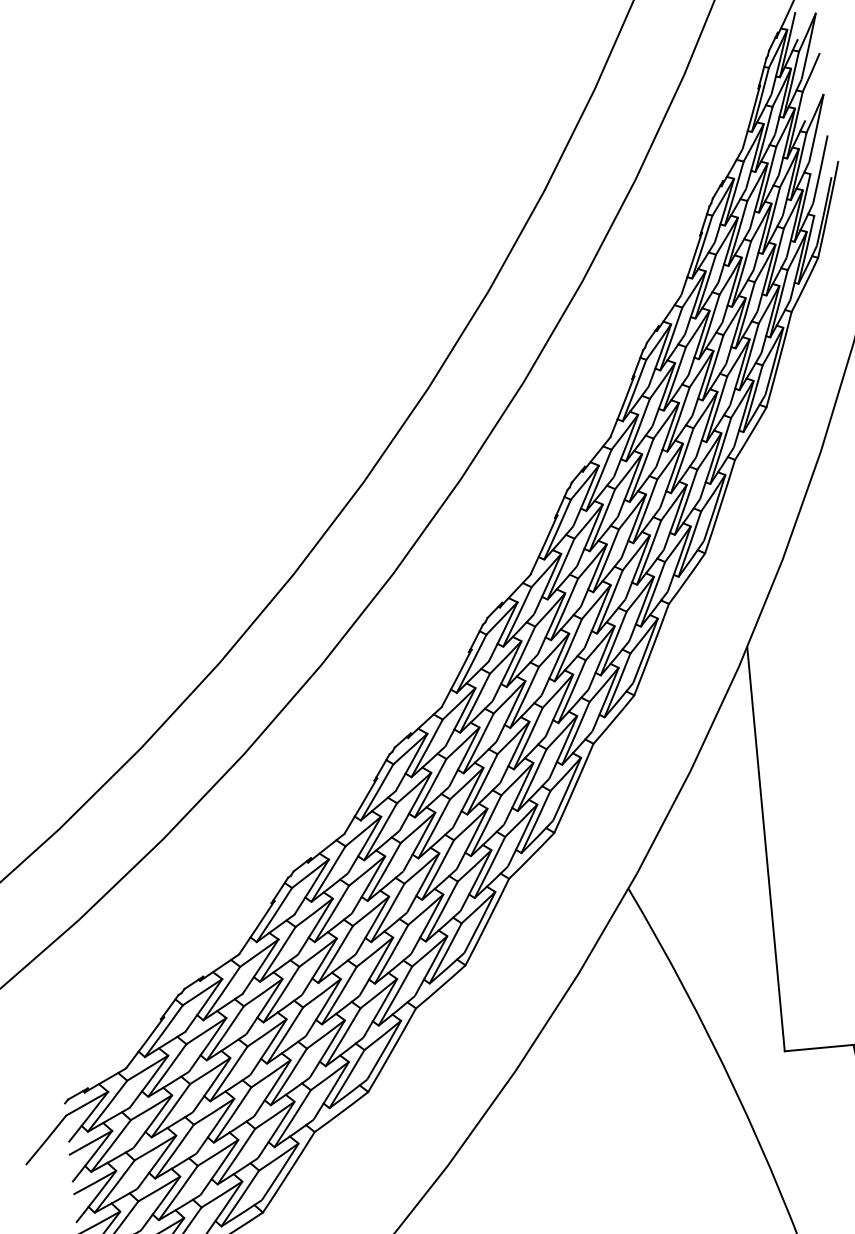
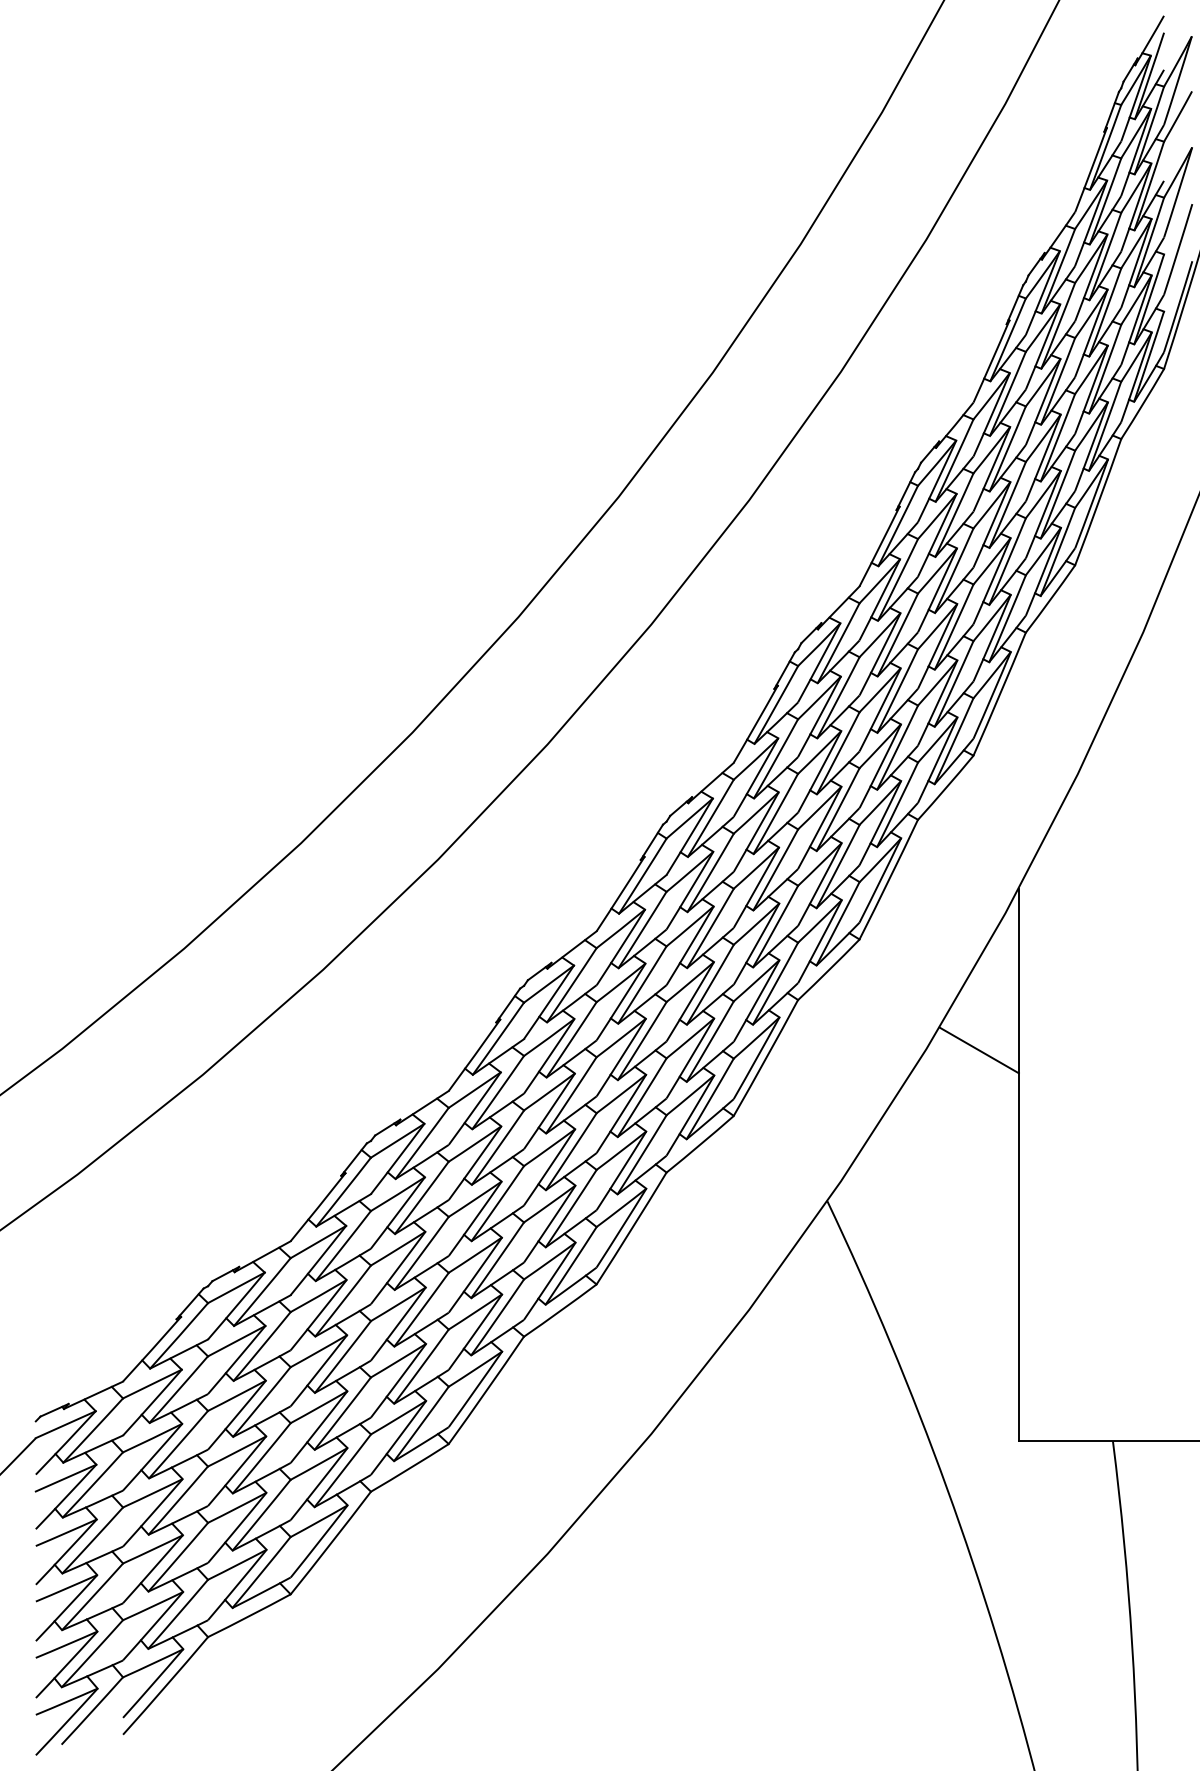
line: (728, 768) -> (978, 1050), added

